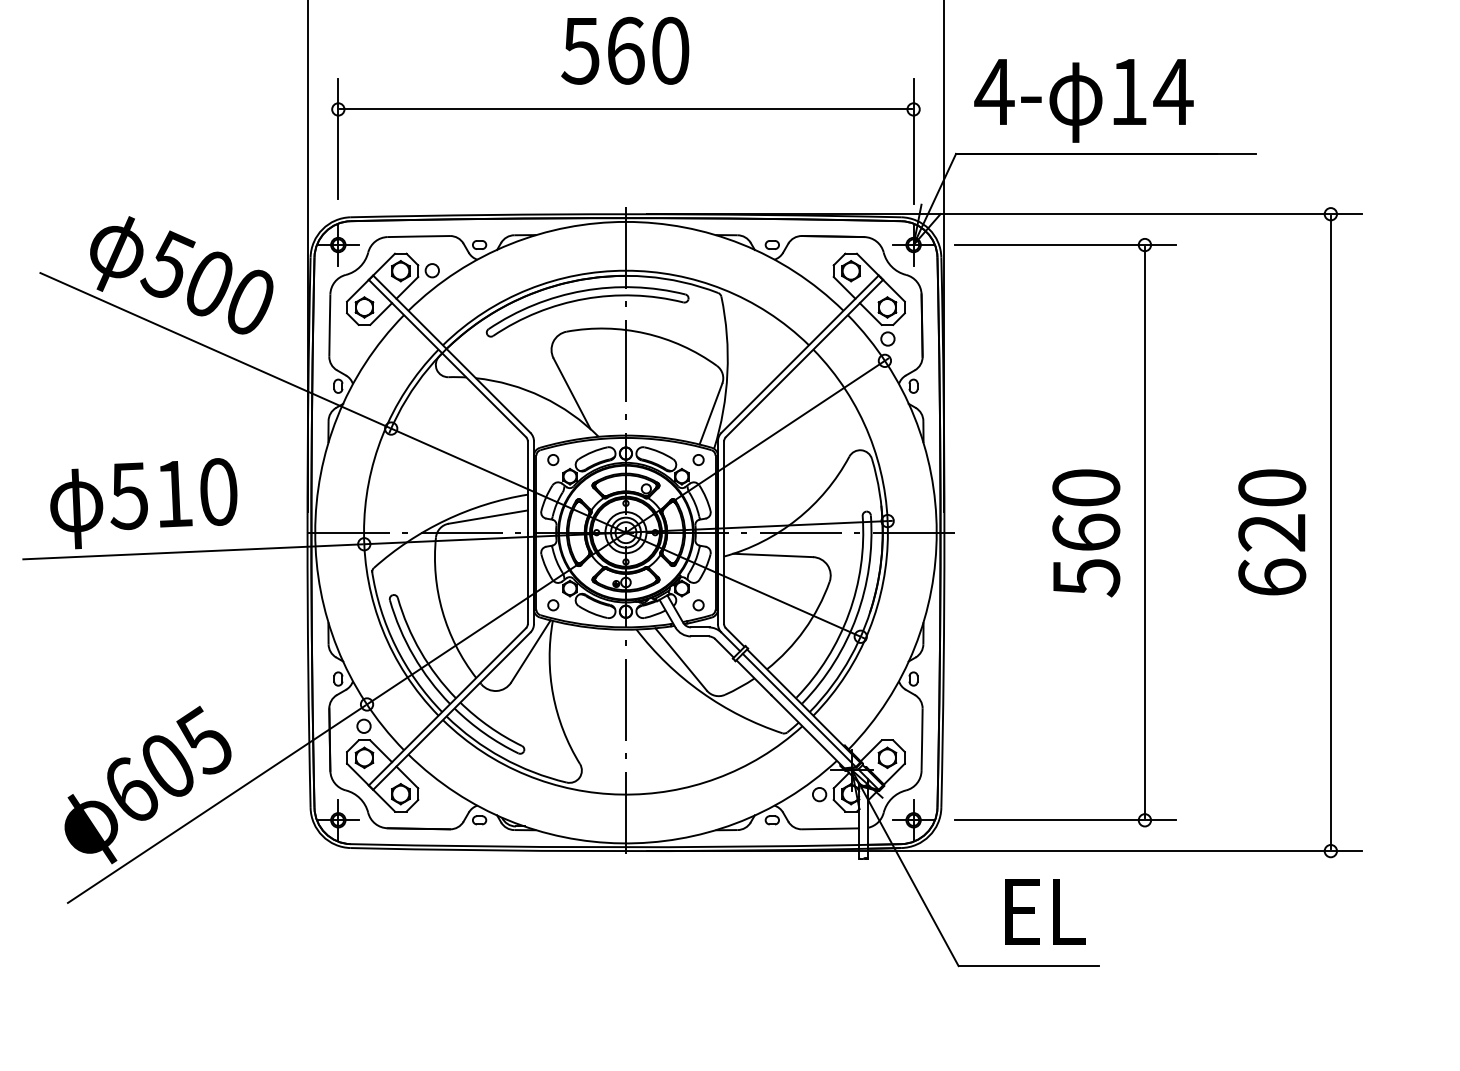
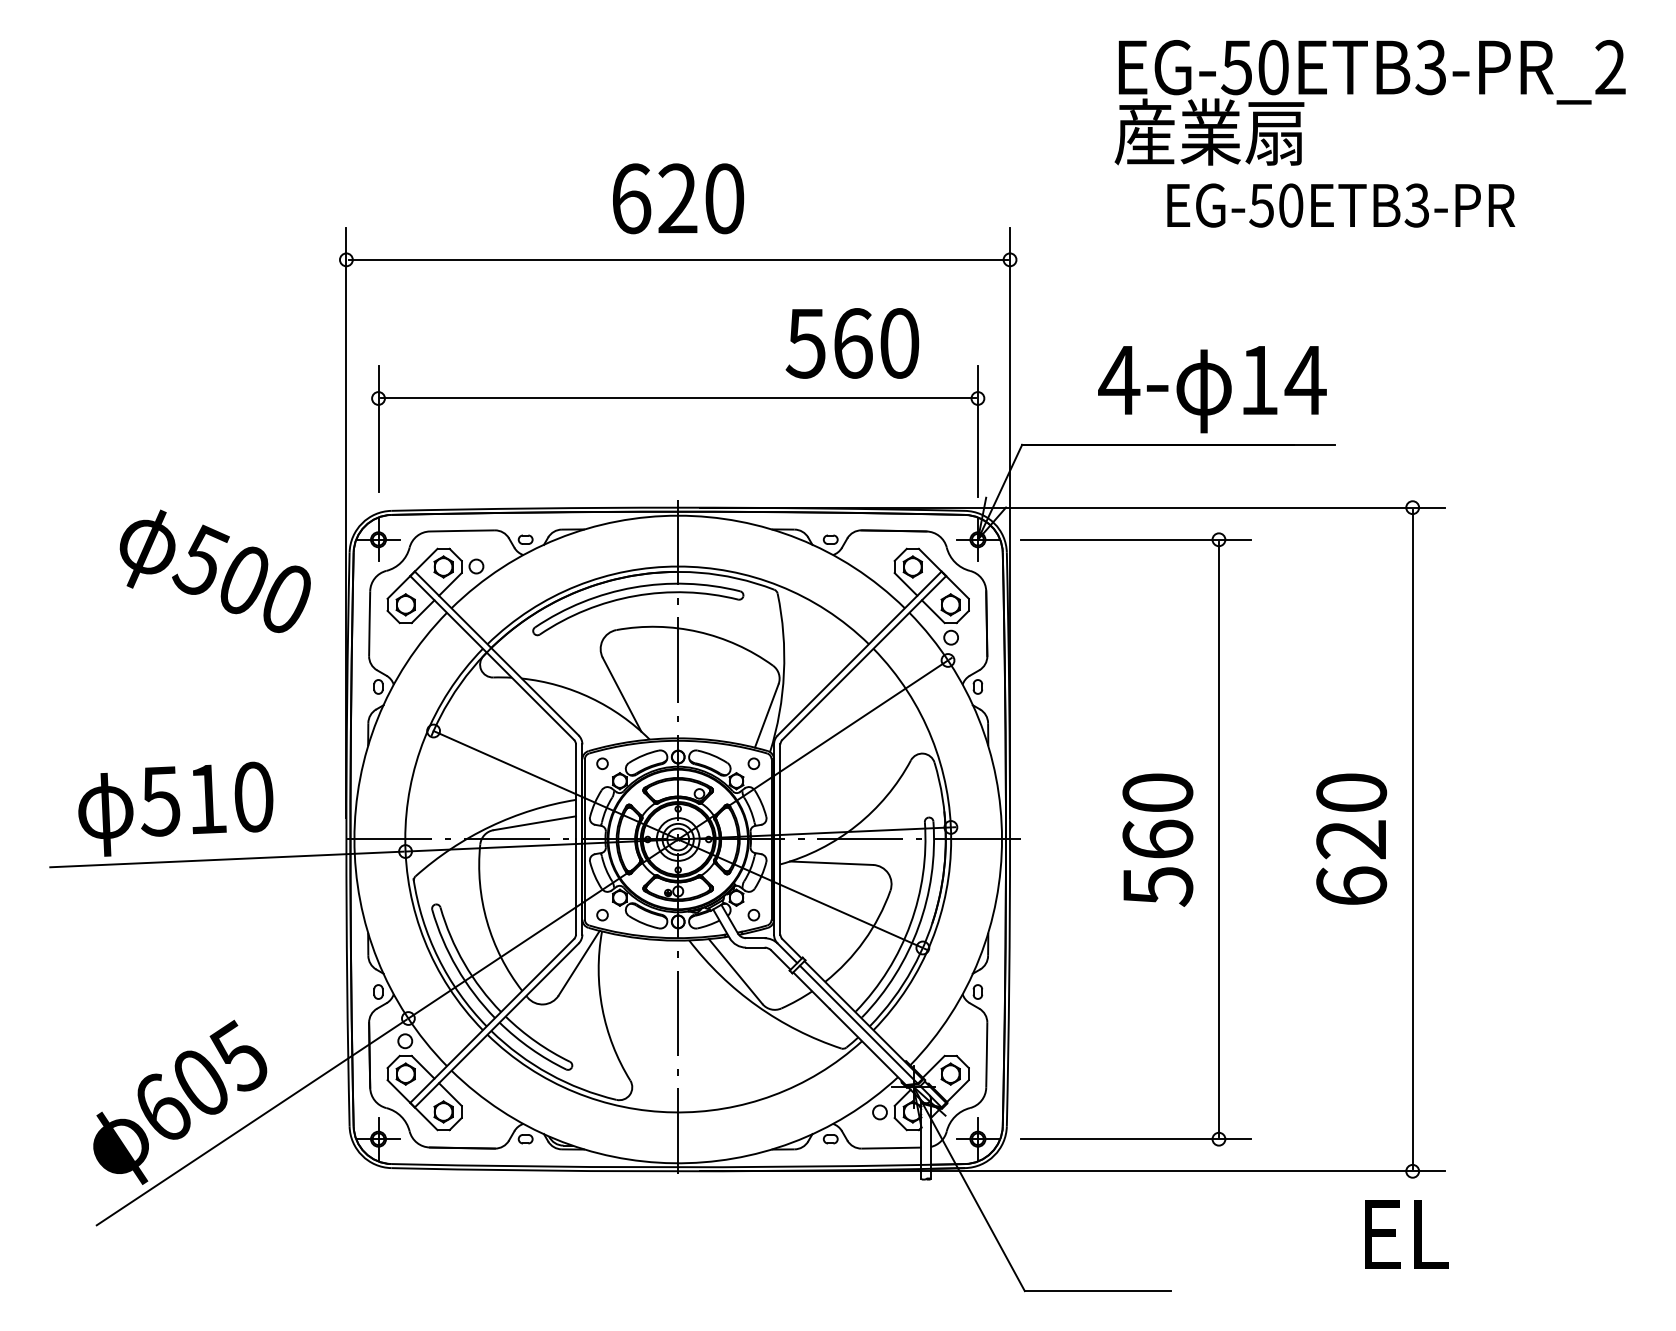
text: (625, 50) -> (852, 343), moved
text: (1084, 100) -> (1212, 389), moved
line: (214, 350) -> (249, 649), removed
text: (1045, 911) -> (1406, 1234), moved

